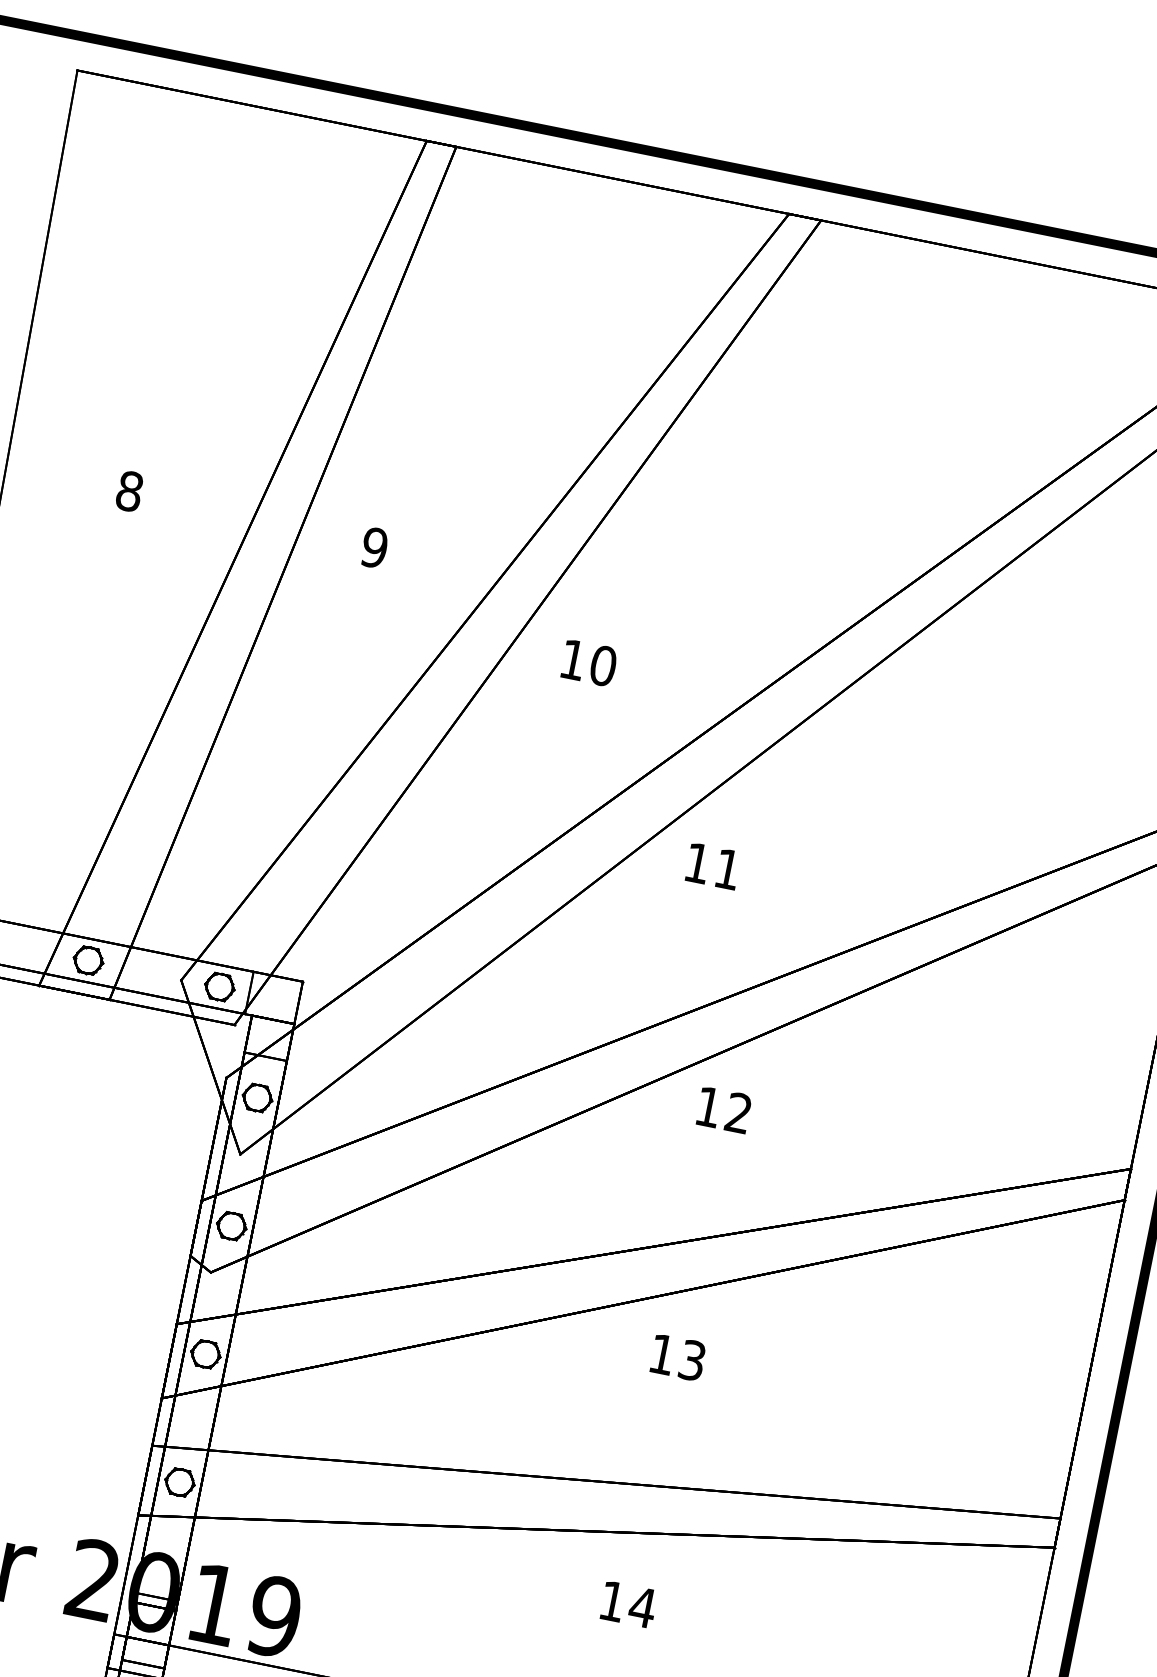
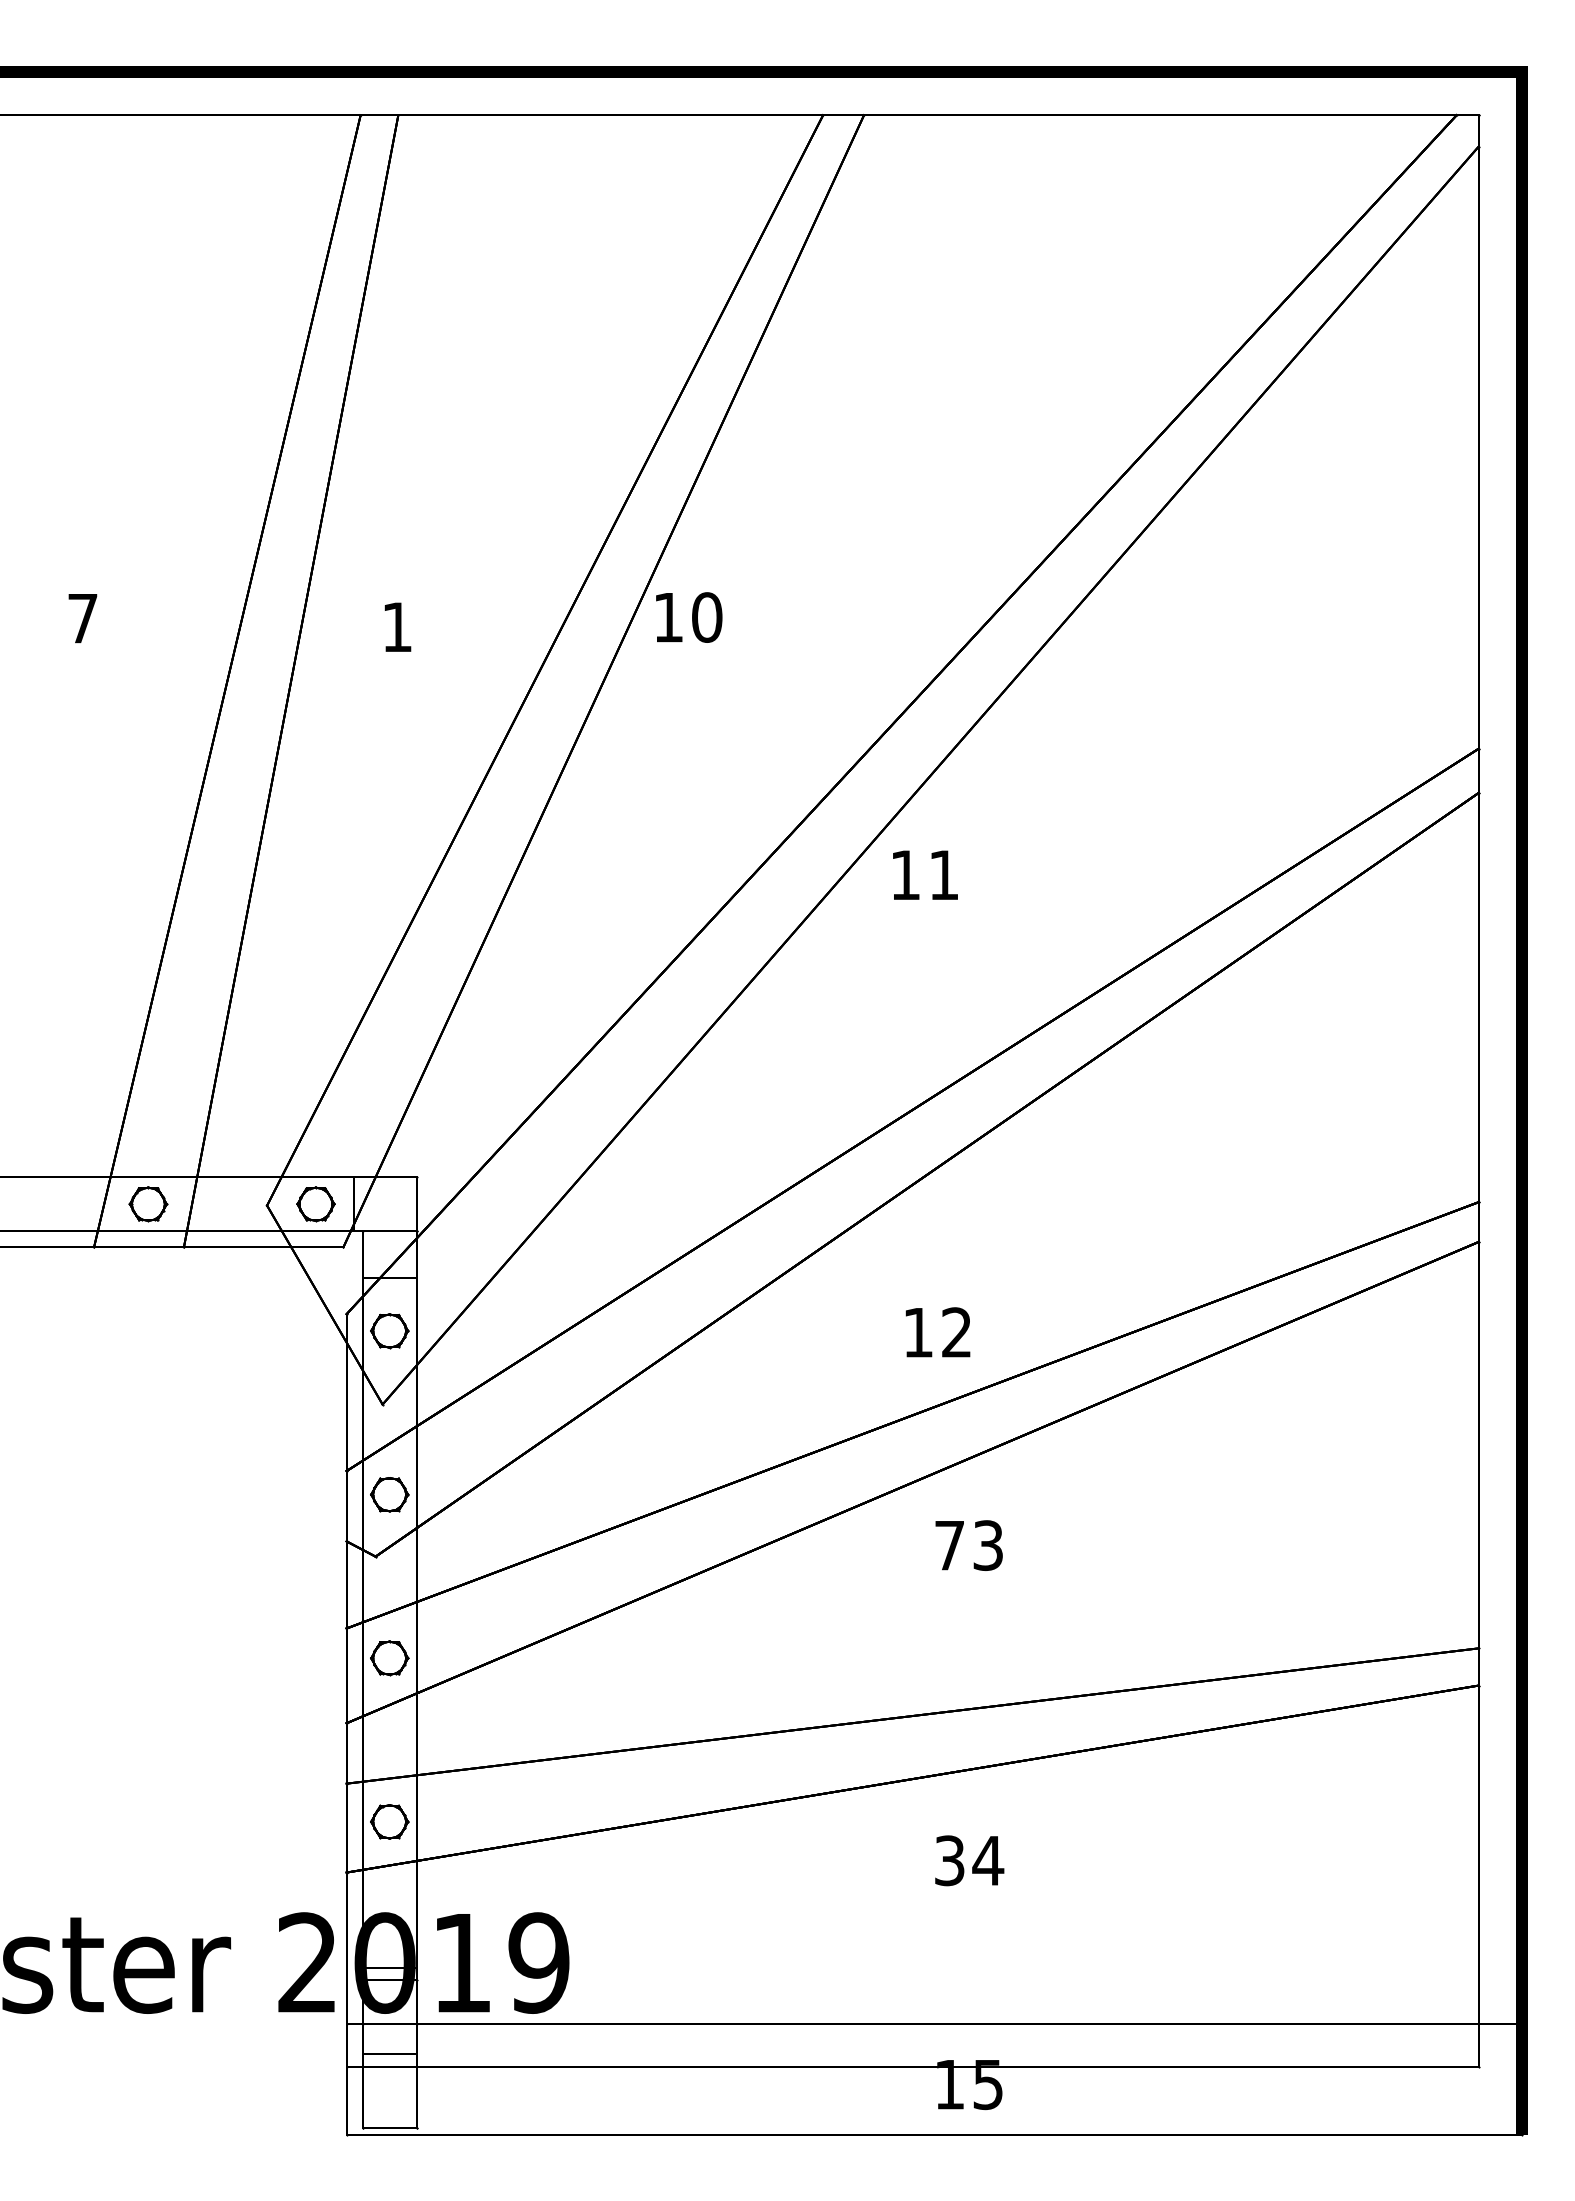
text: (129, 491) -> (82, 618), 8 -> 7
text: (374, 547) -> (397, 626), 9 -> 1
text: (589, 663) -> (689, 617), moved
text: (713, 865) -> (925, 874), moved
text: (723, 1110) -> (937, 1332), moved
text: (662, 1354) -> (949, 1545), 13 -> 73
text: (612, 1601) -> (949, 1860), 14 -> 34

